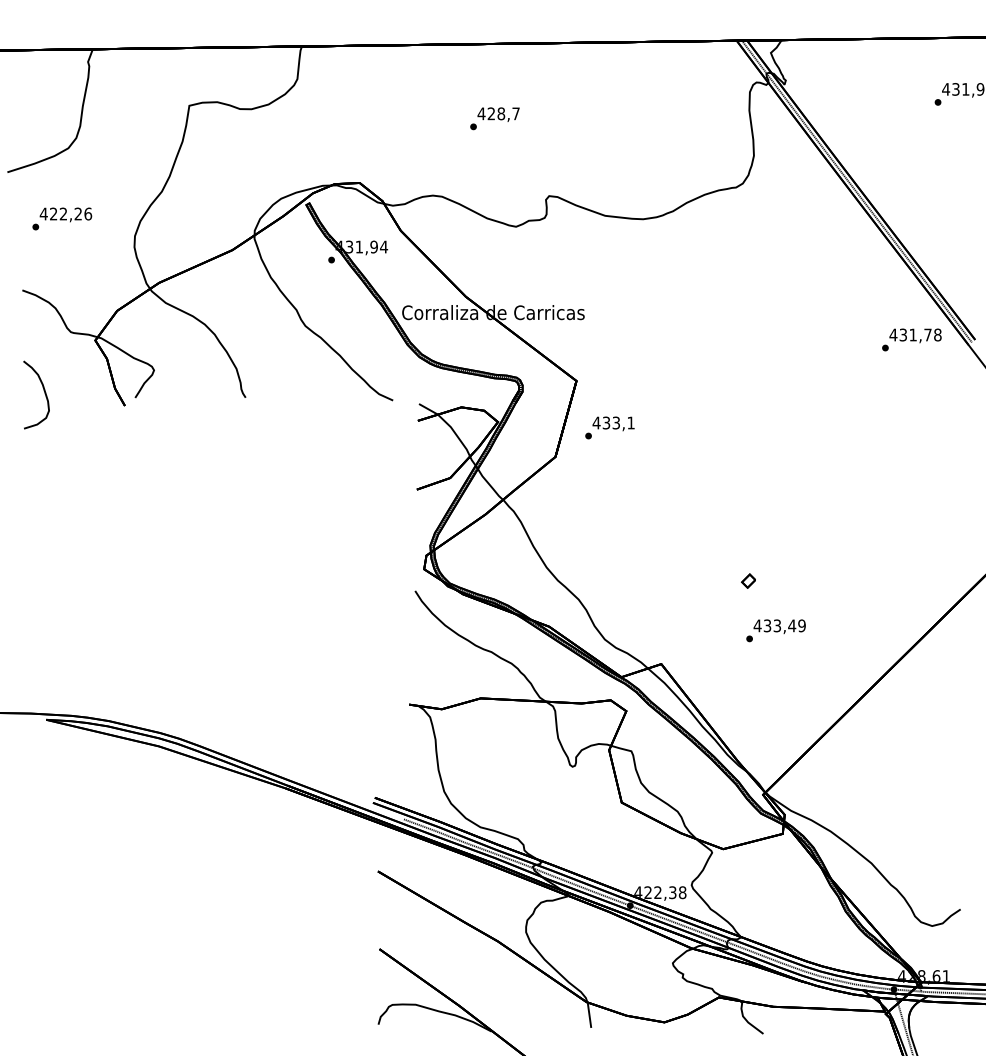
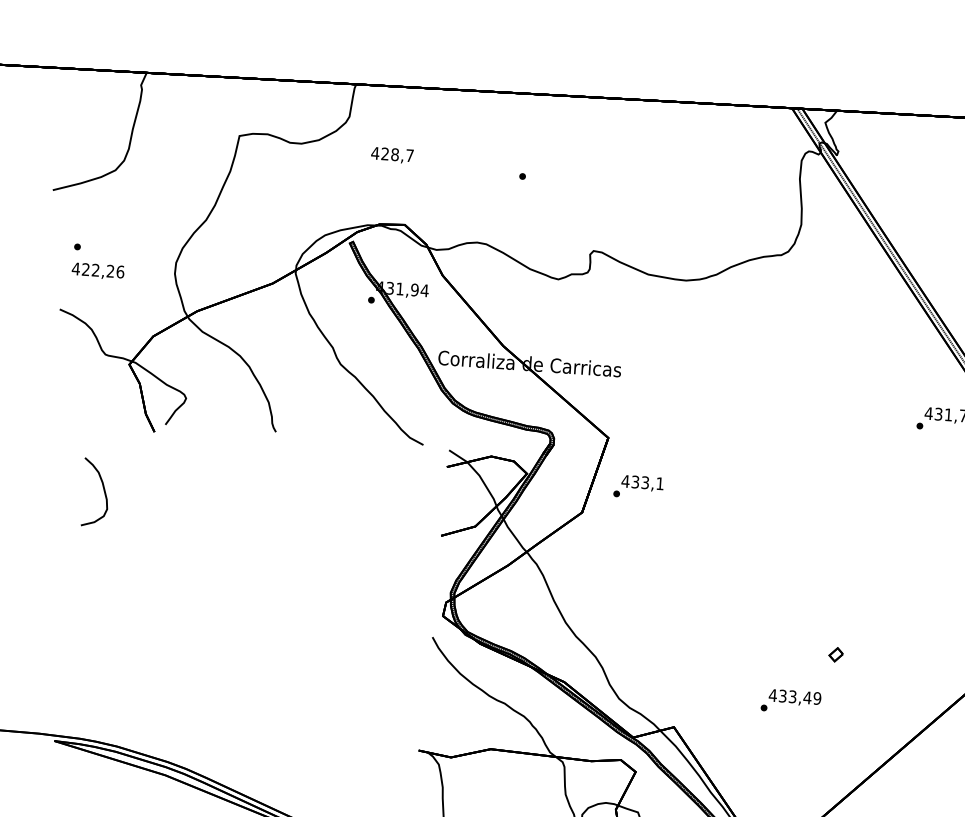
text: (498, 114) -> (392, 155), moved
text: (65, 214) -> (97, 270), moved
curve: (43, 390) -> (102, 488), moved
part: (748, 580) -> (836, 654), moved

